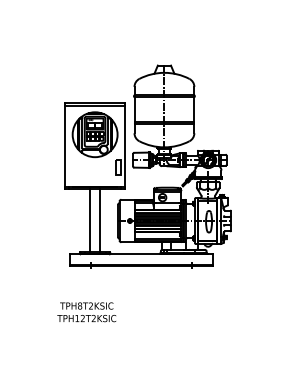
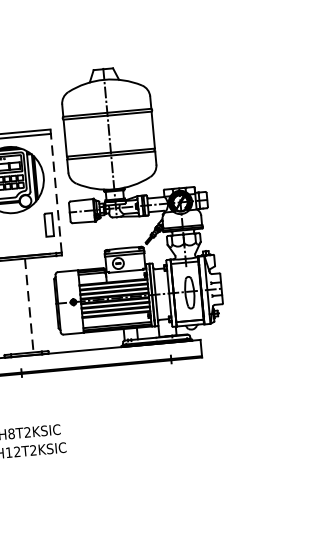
line: (125, 144) -> (56, 190), solid -> dashed
line: (90, 220) -> (15, 306), removed
line: (99, 220) -> (28, 305), solid -> dashed

